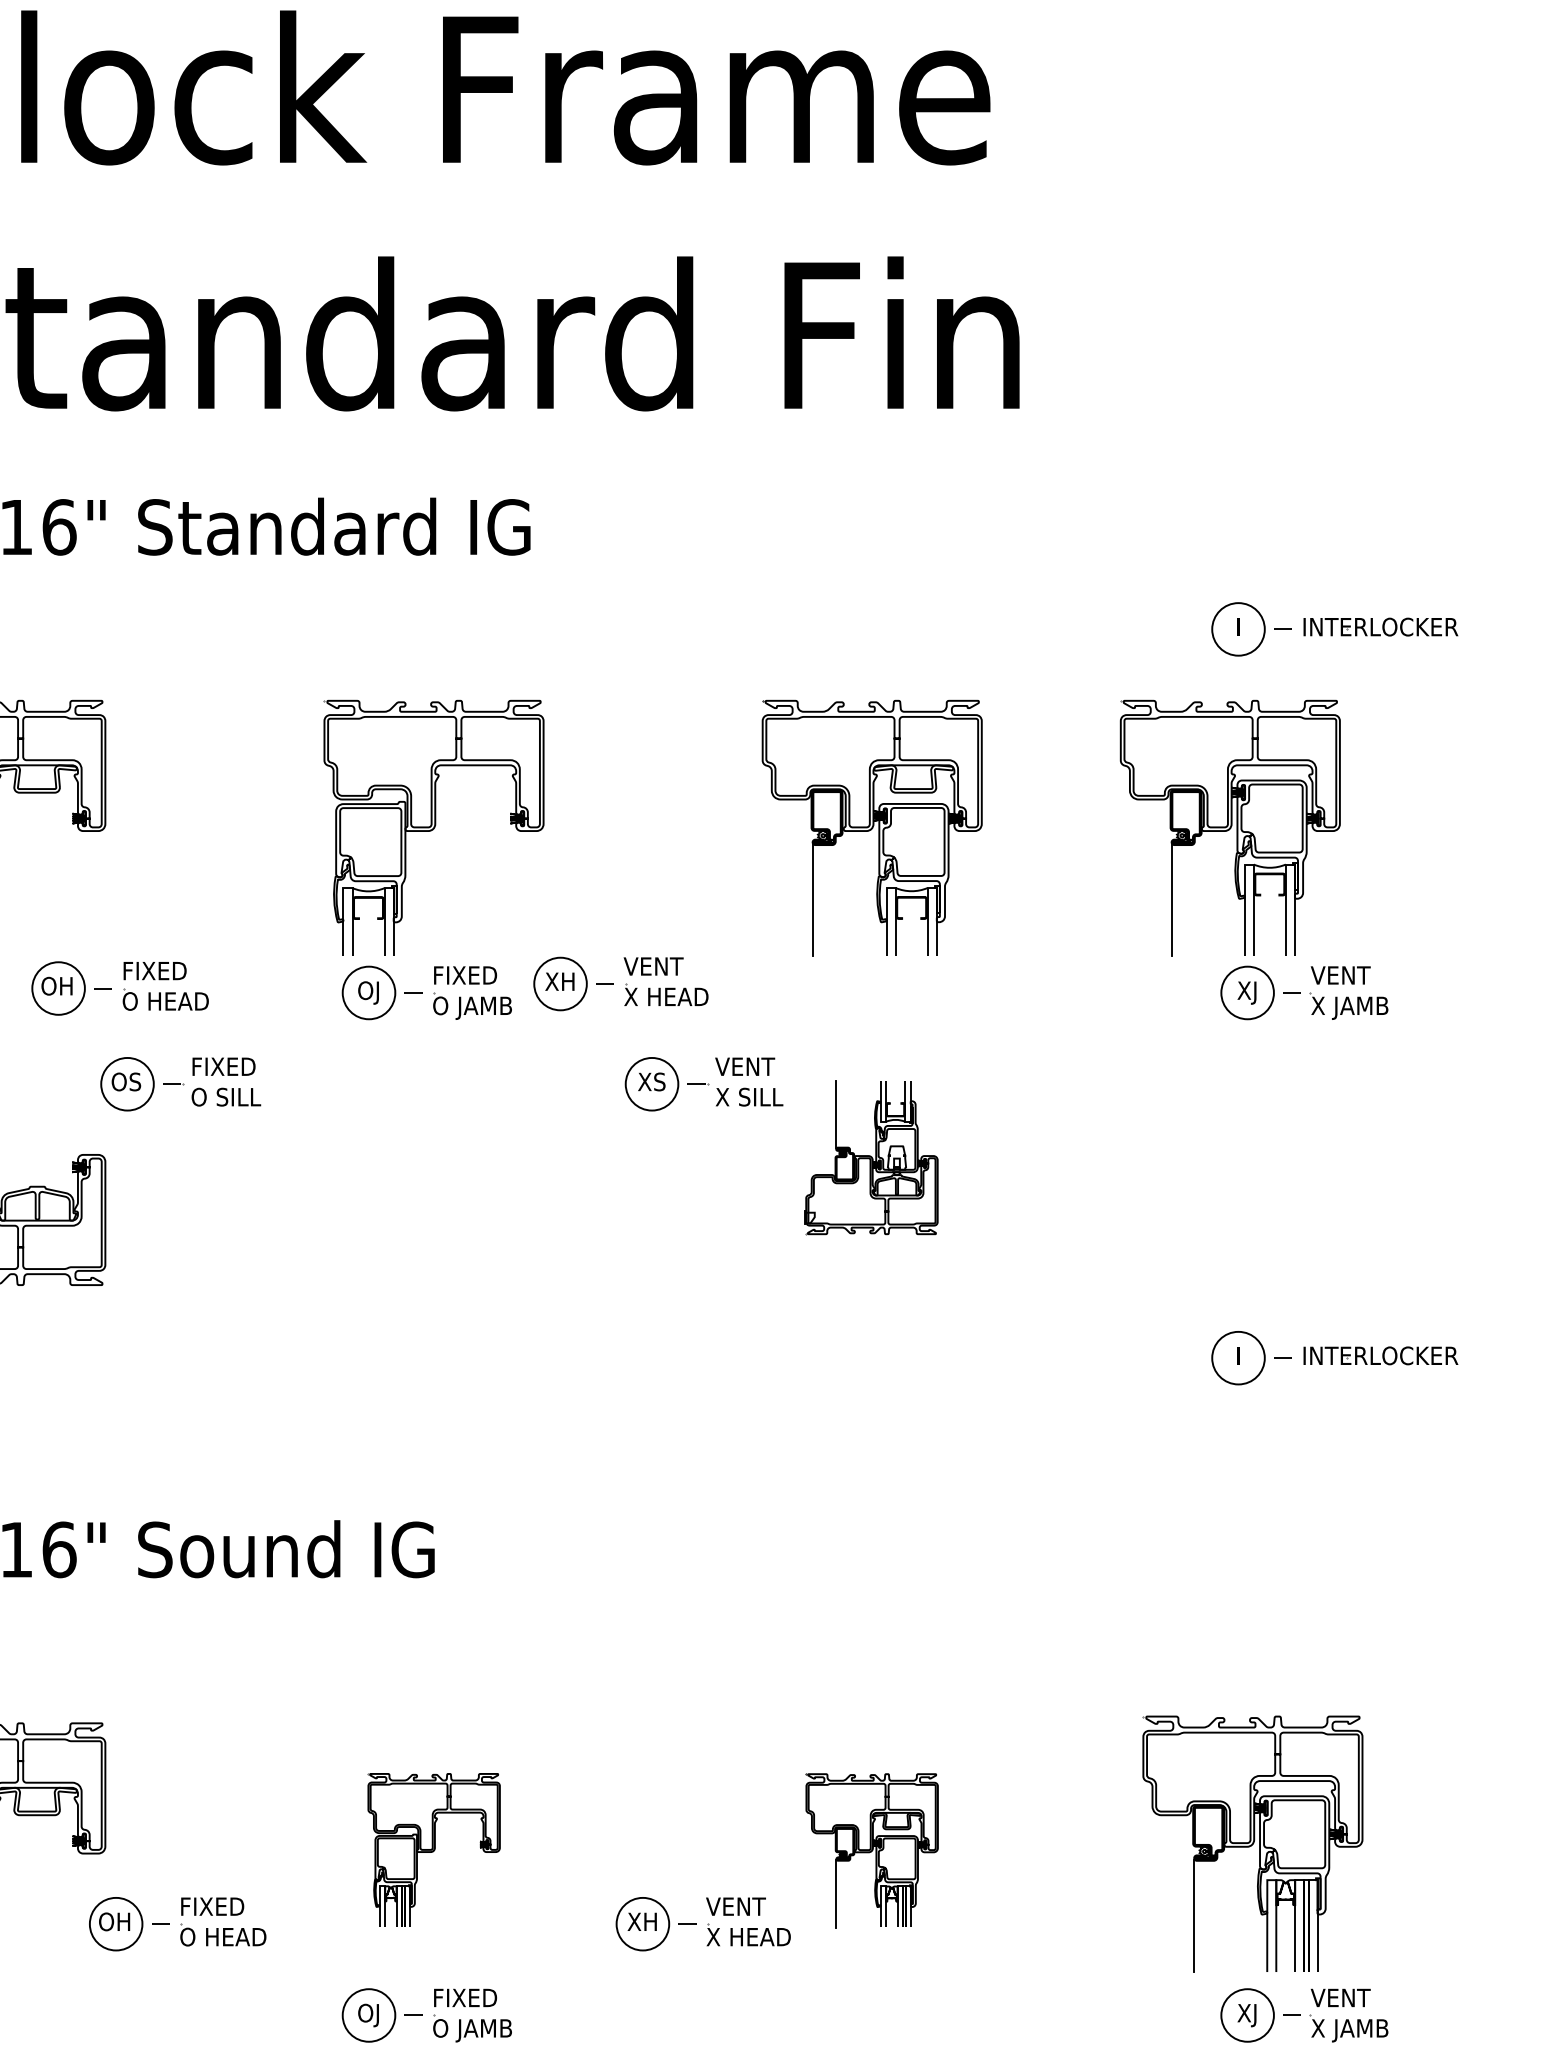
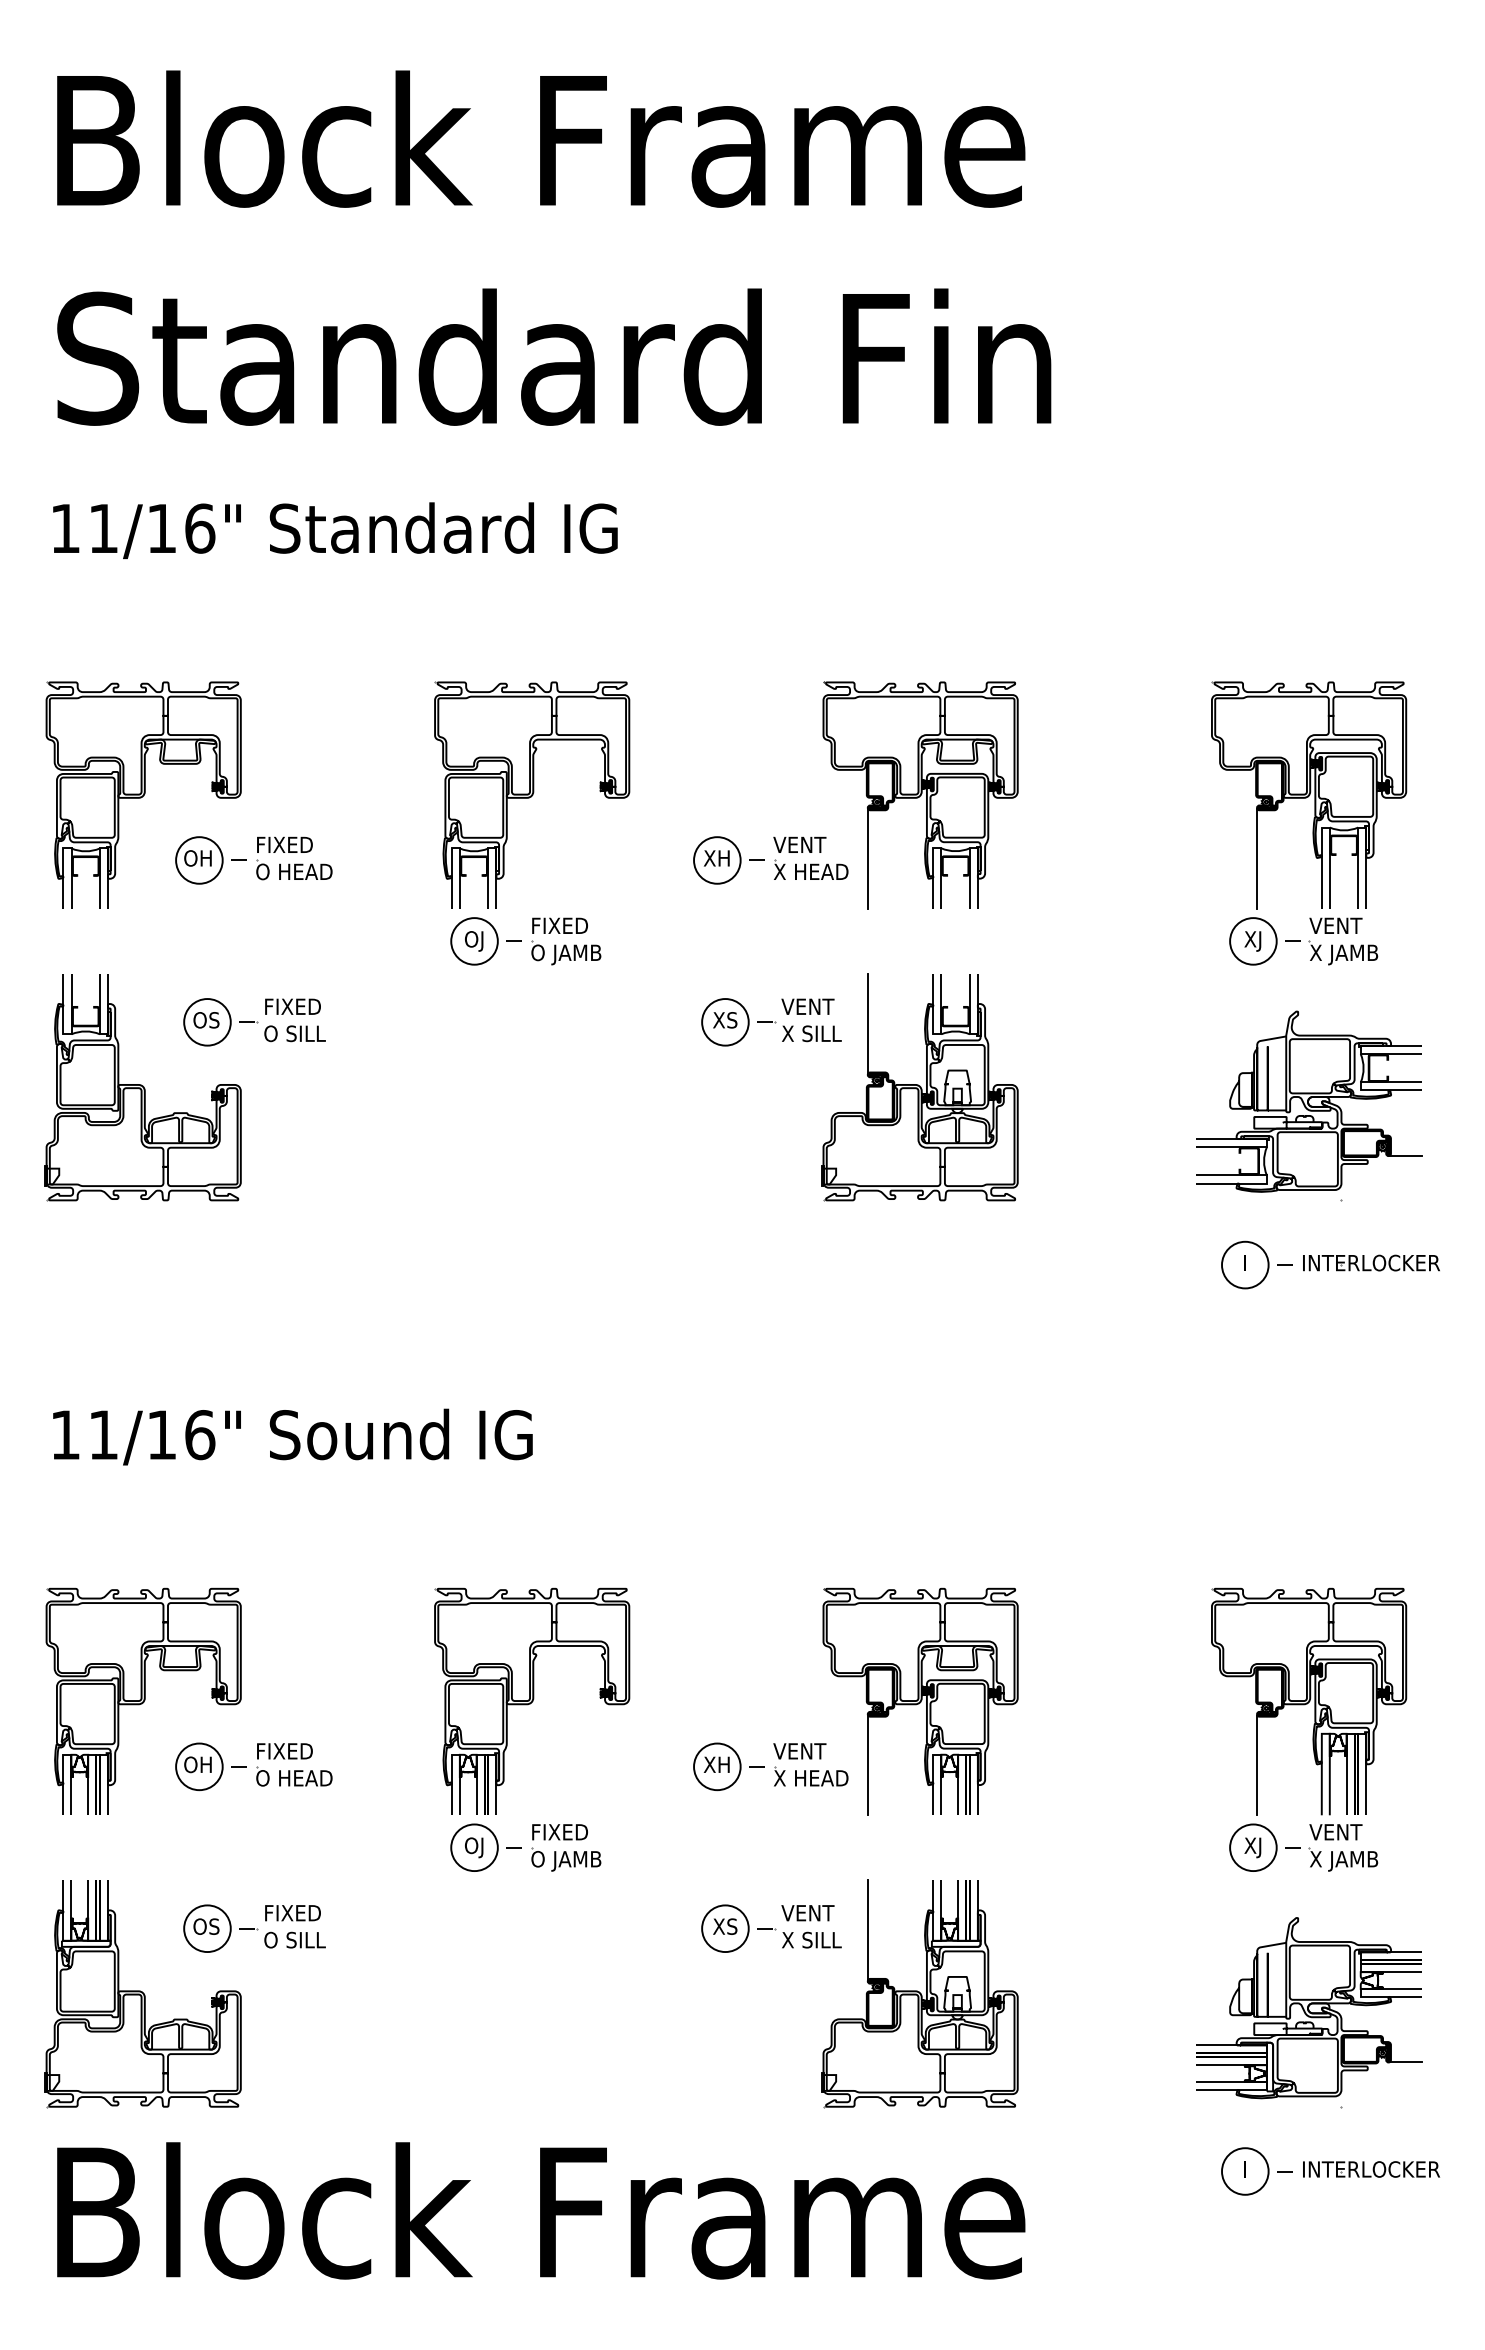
part: (1334, 628) -> (1330, 618), removed
part: (1230, 828) -> (1309, 795), moved
part: (620, 984) -> (770, 860), moved
part: (119, 988) -> (253, 860), moved
part: (180, 1084) -> (254, 1022), moved
part: (870, 1157) -> (919, 1087), size x1.67
part: (1310, 1178) -> (1309, 1105), added
part: (1253, 1843) -> (1309, 1701), moved
part: (434, 1849) -> (532, 1700), size x1.67
part: (872, 1850) -> (920, 1701), size x1.67
part: (177, 1923) -> (253, 1766), moved

